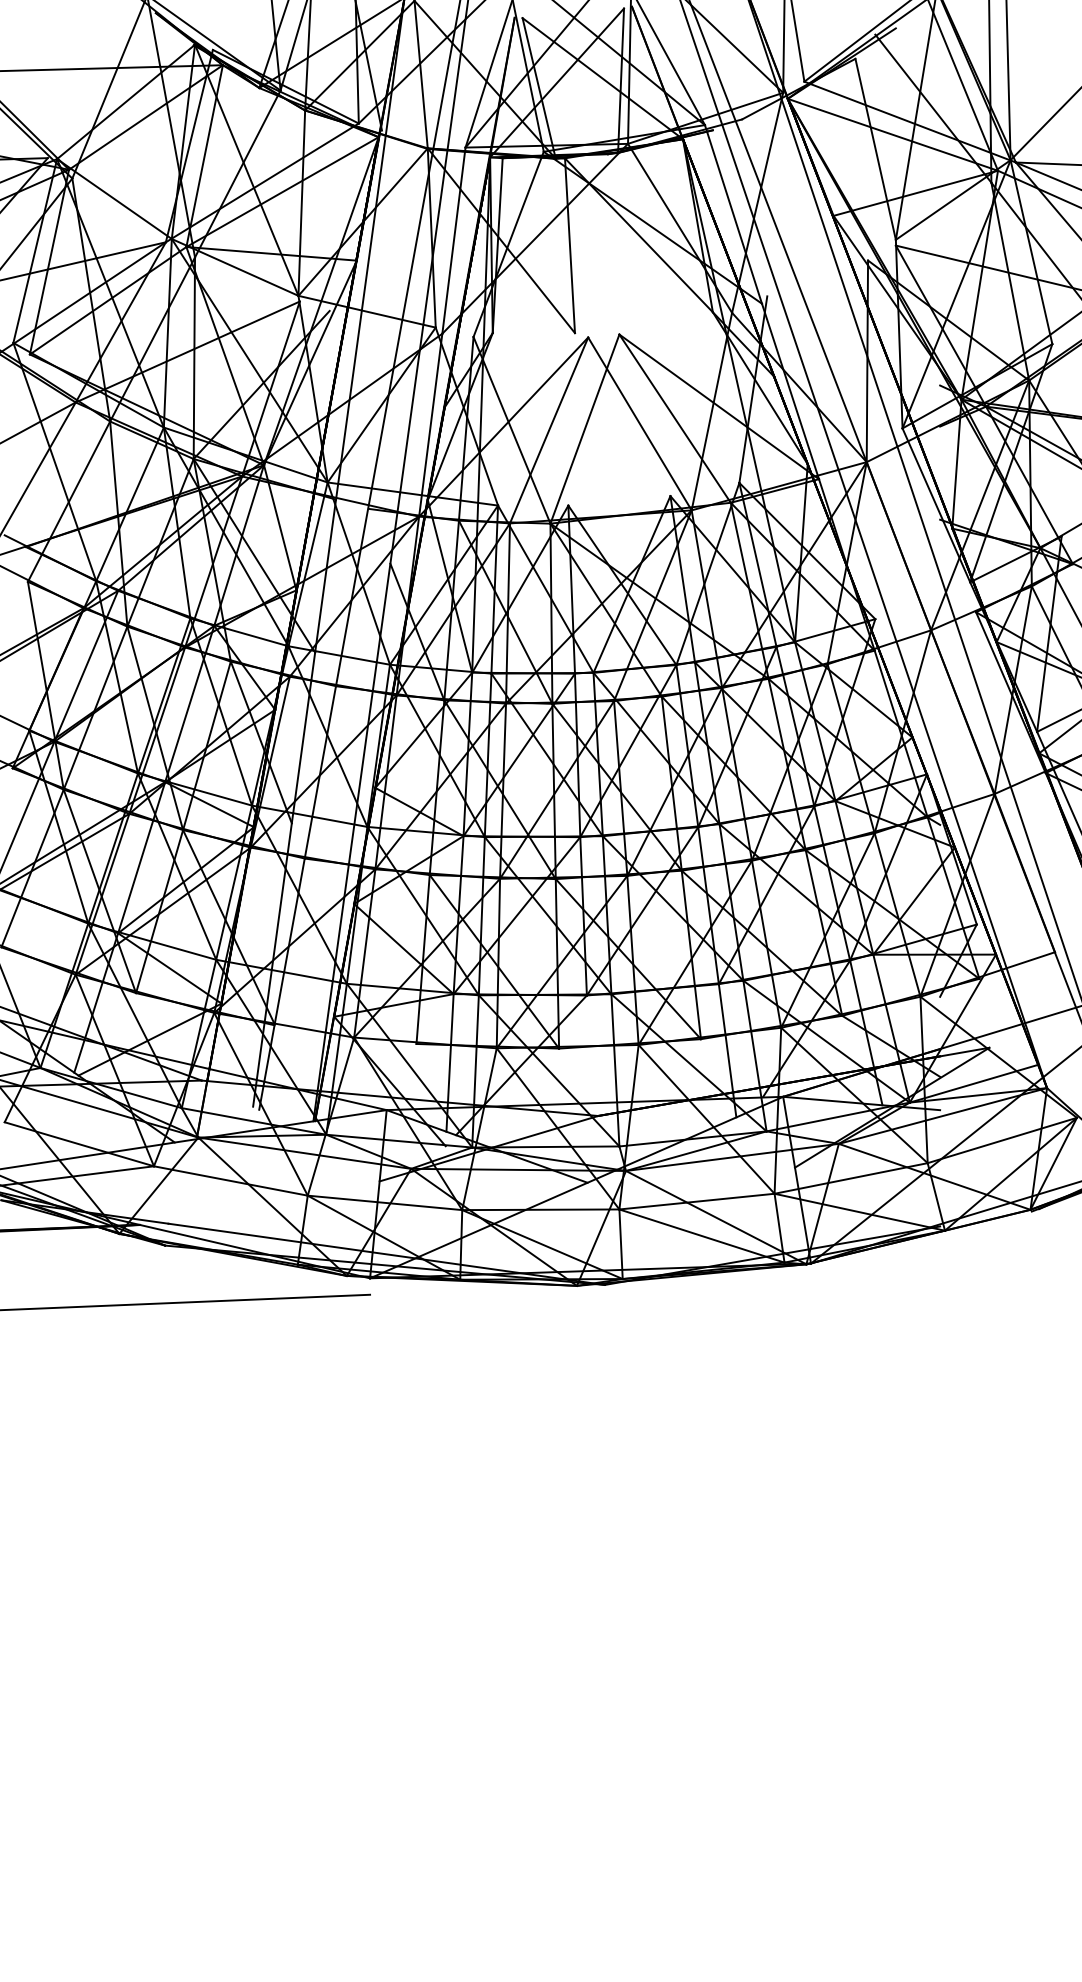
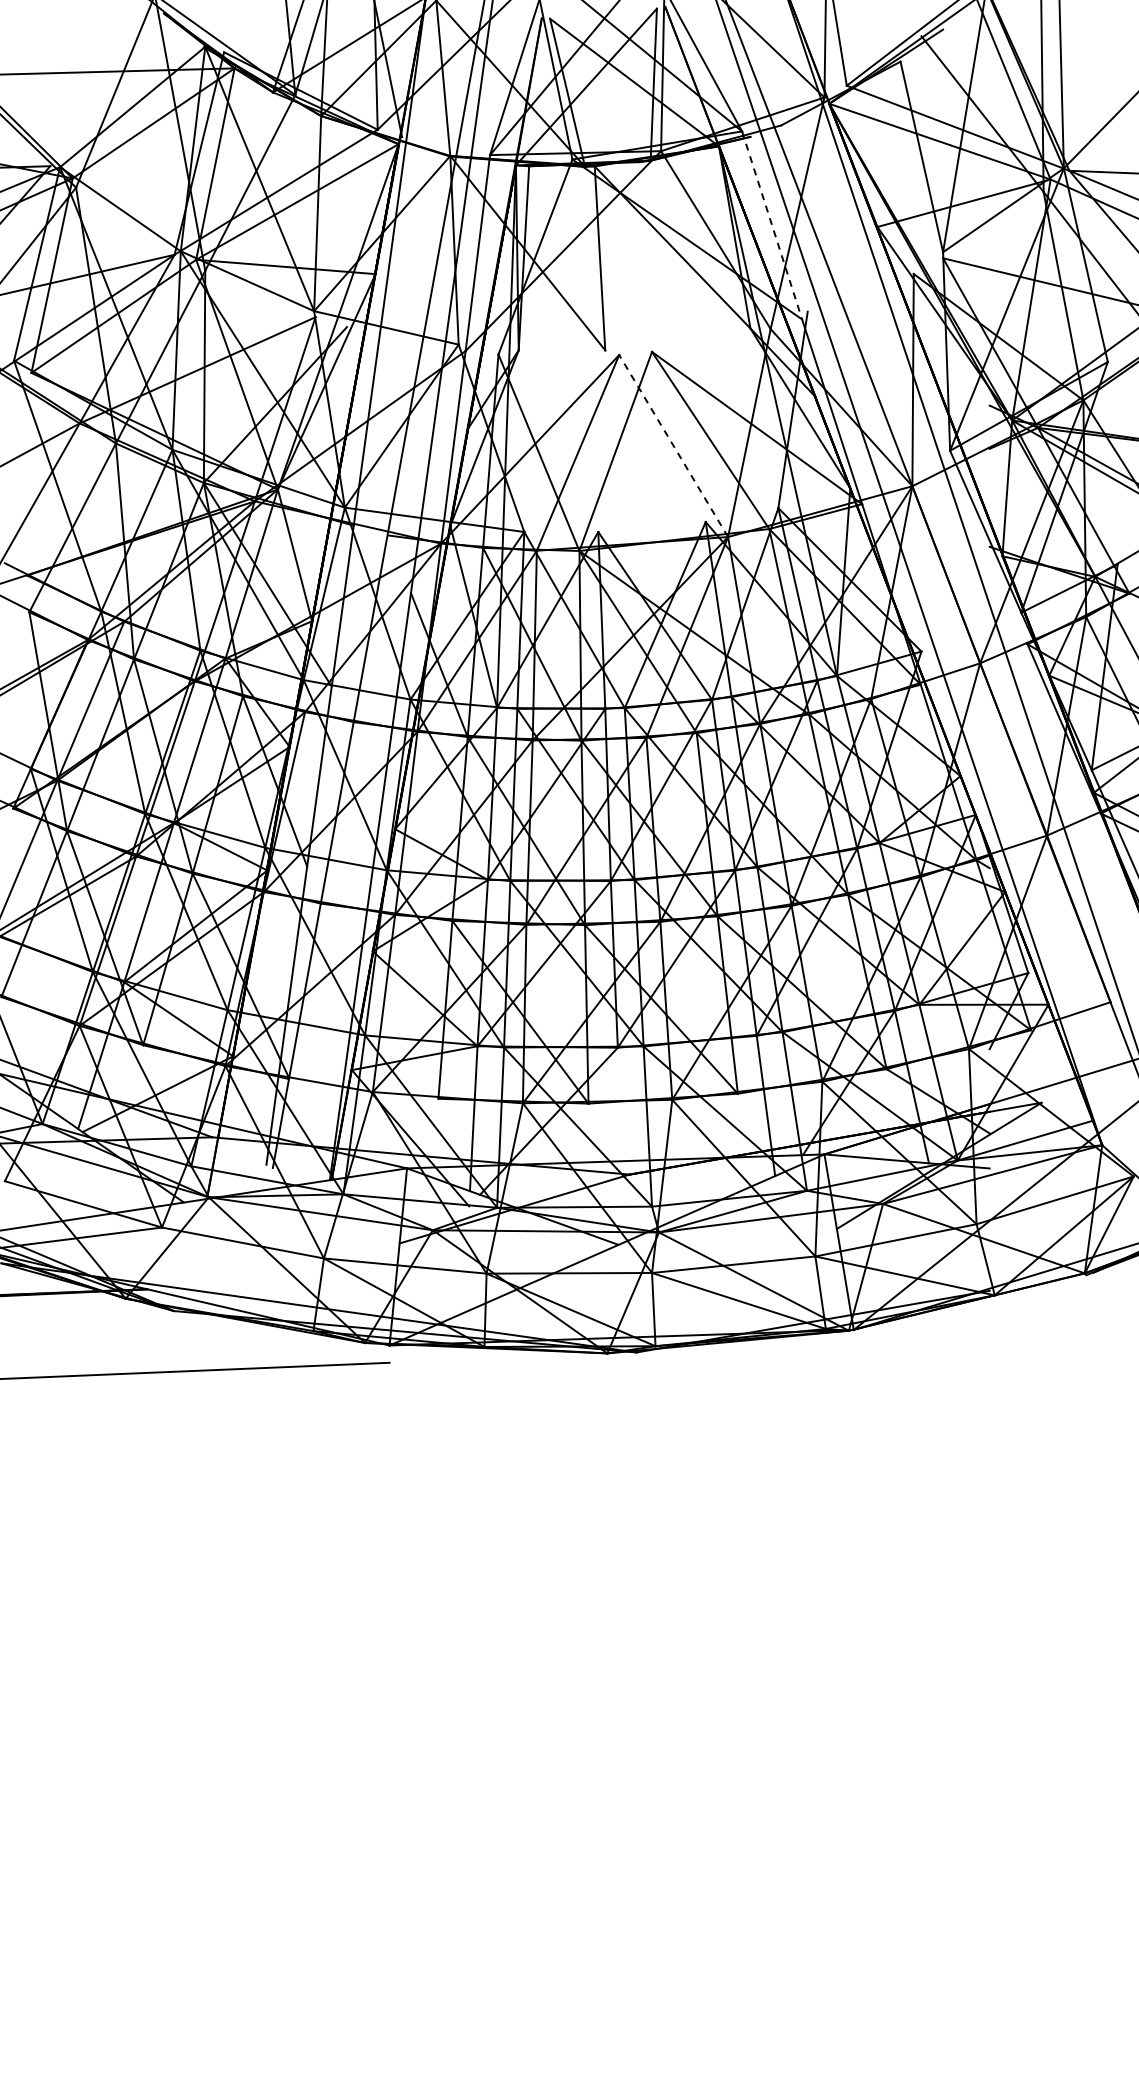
line: (733, 214) -> (772, 225), solid -> dashed
line: (639, 423) -> (673, 445), solid -> dashed

